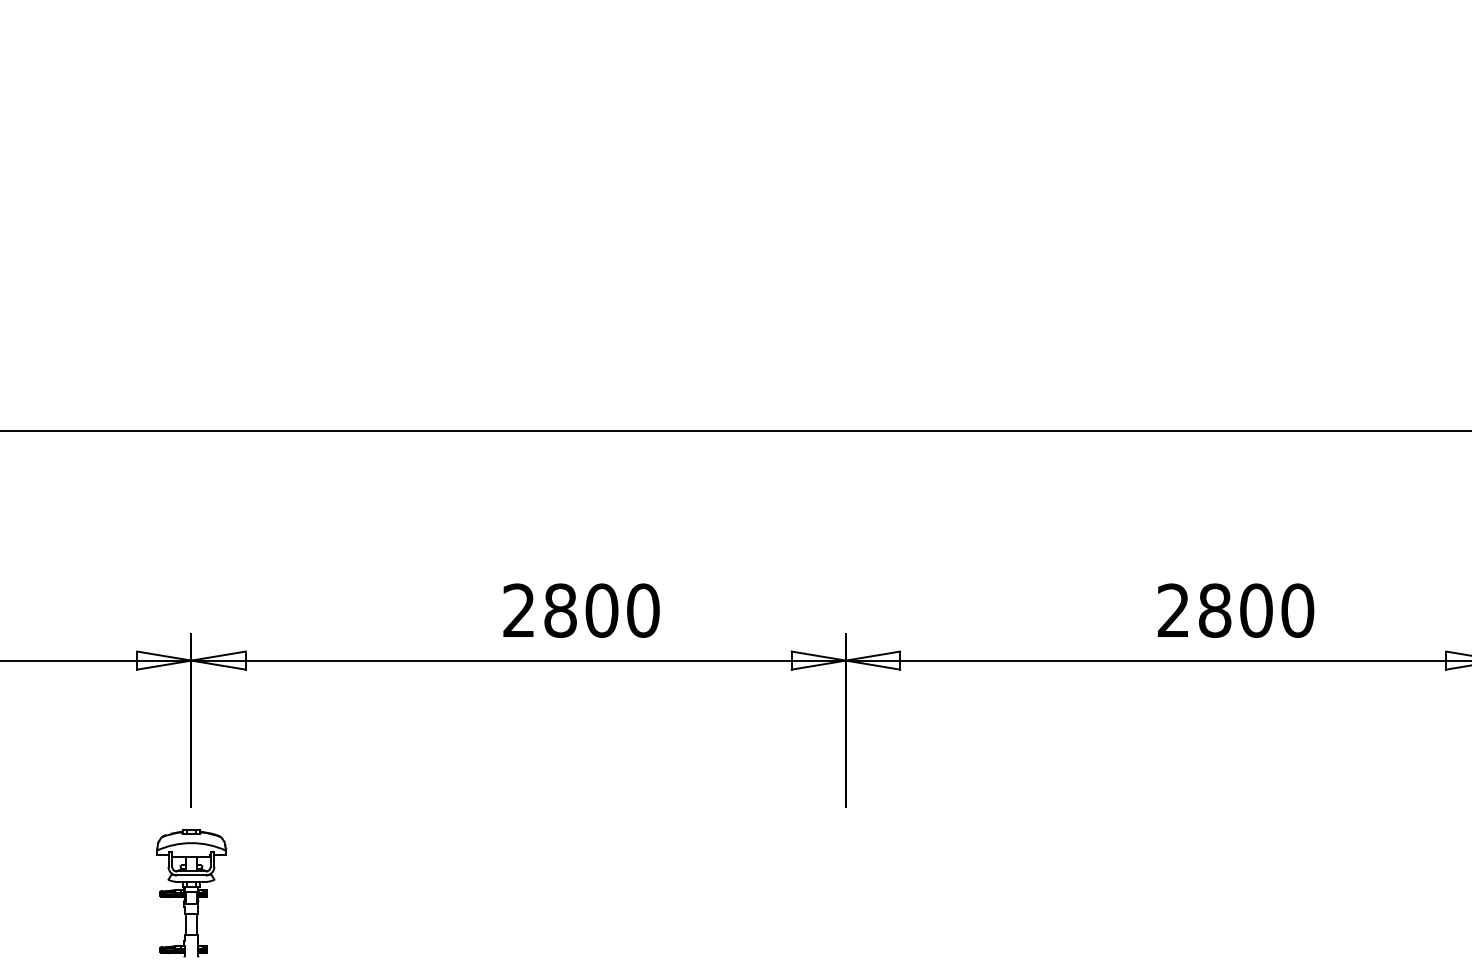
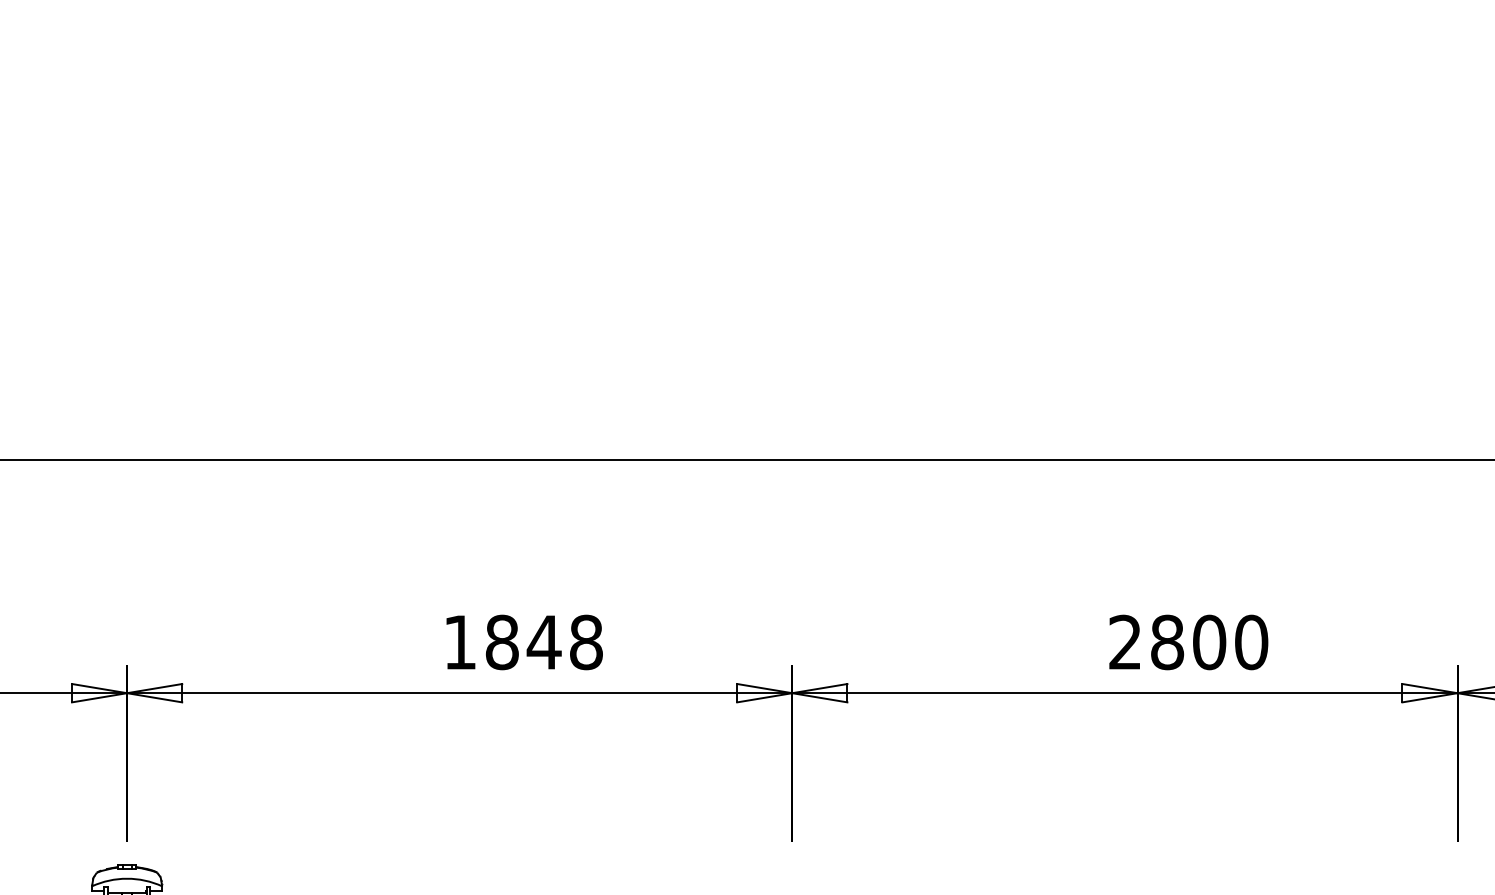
text: (581, 610) -> (523, 642), 2800 -> 1848

